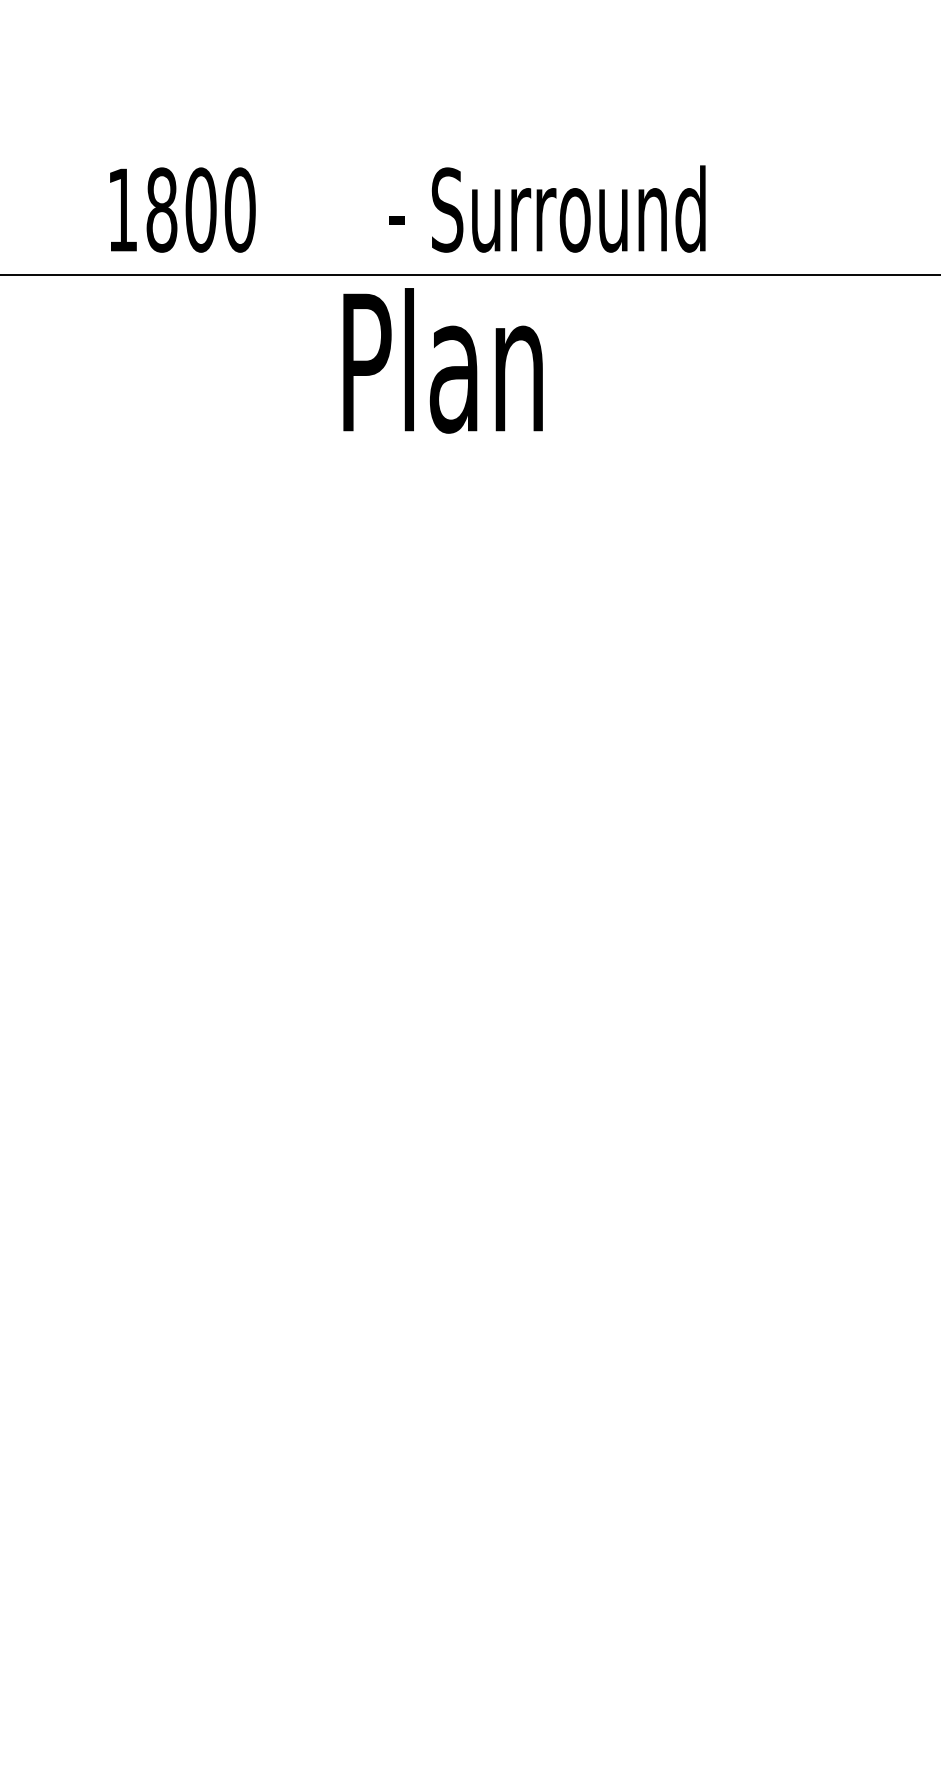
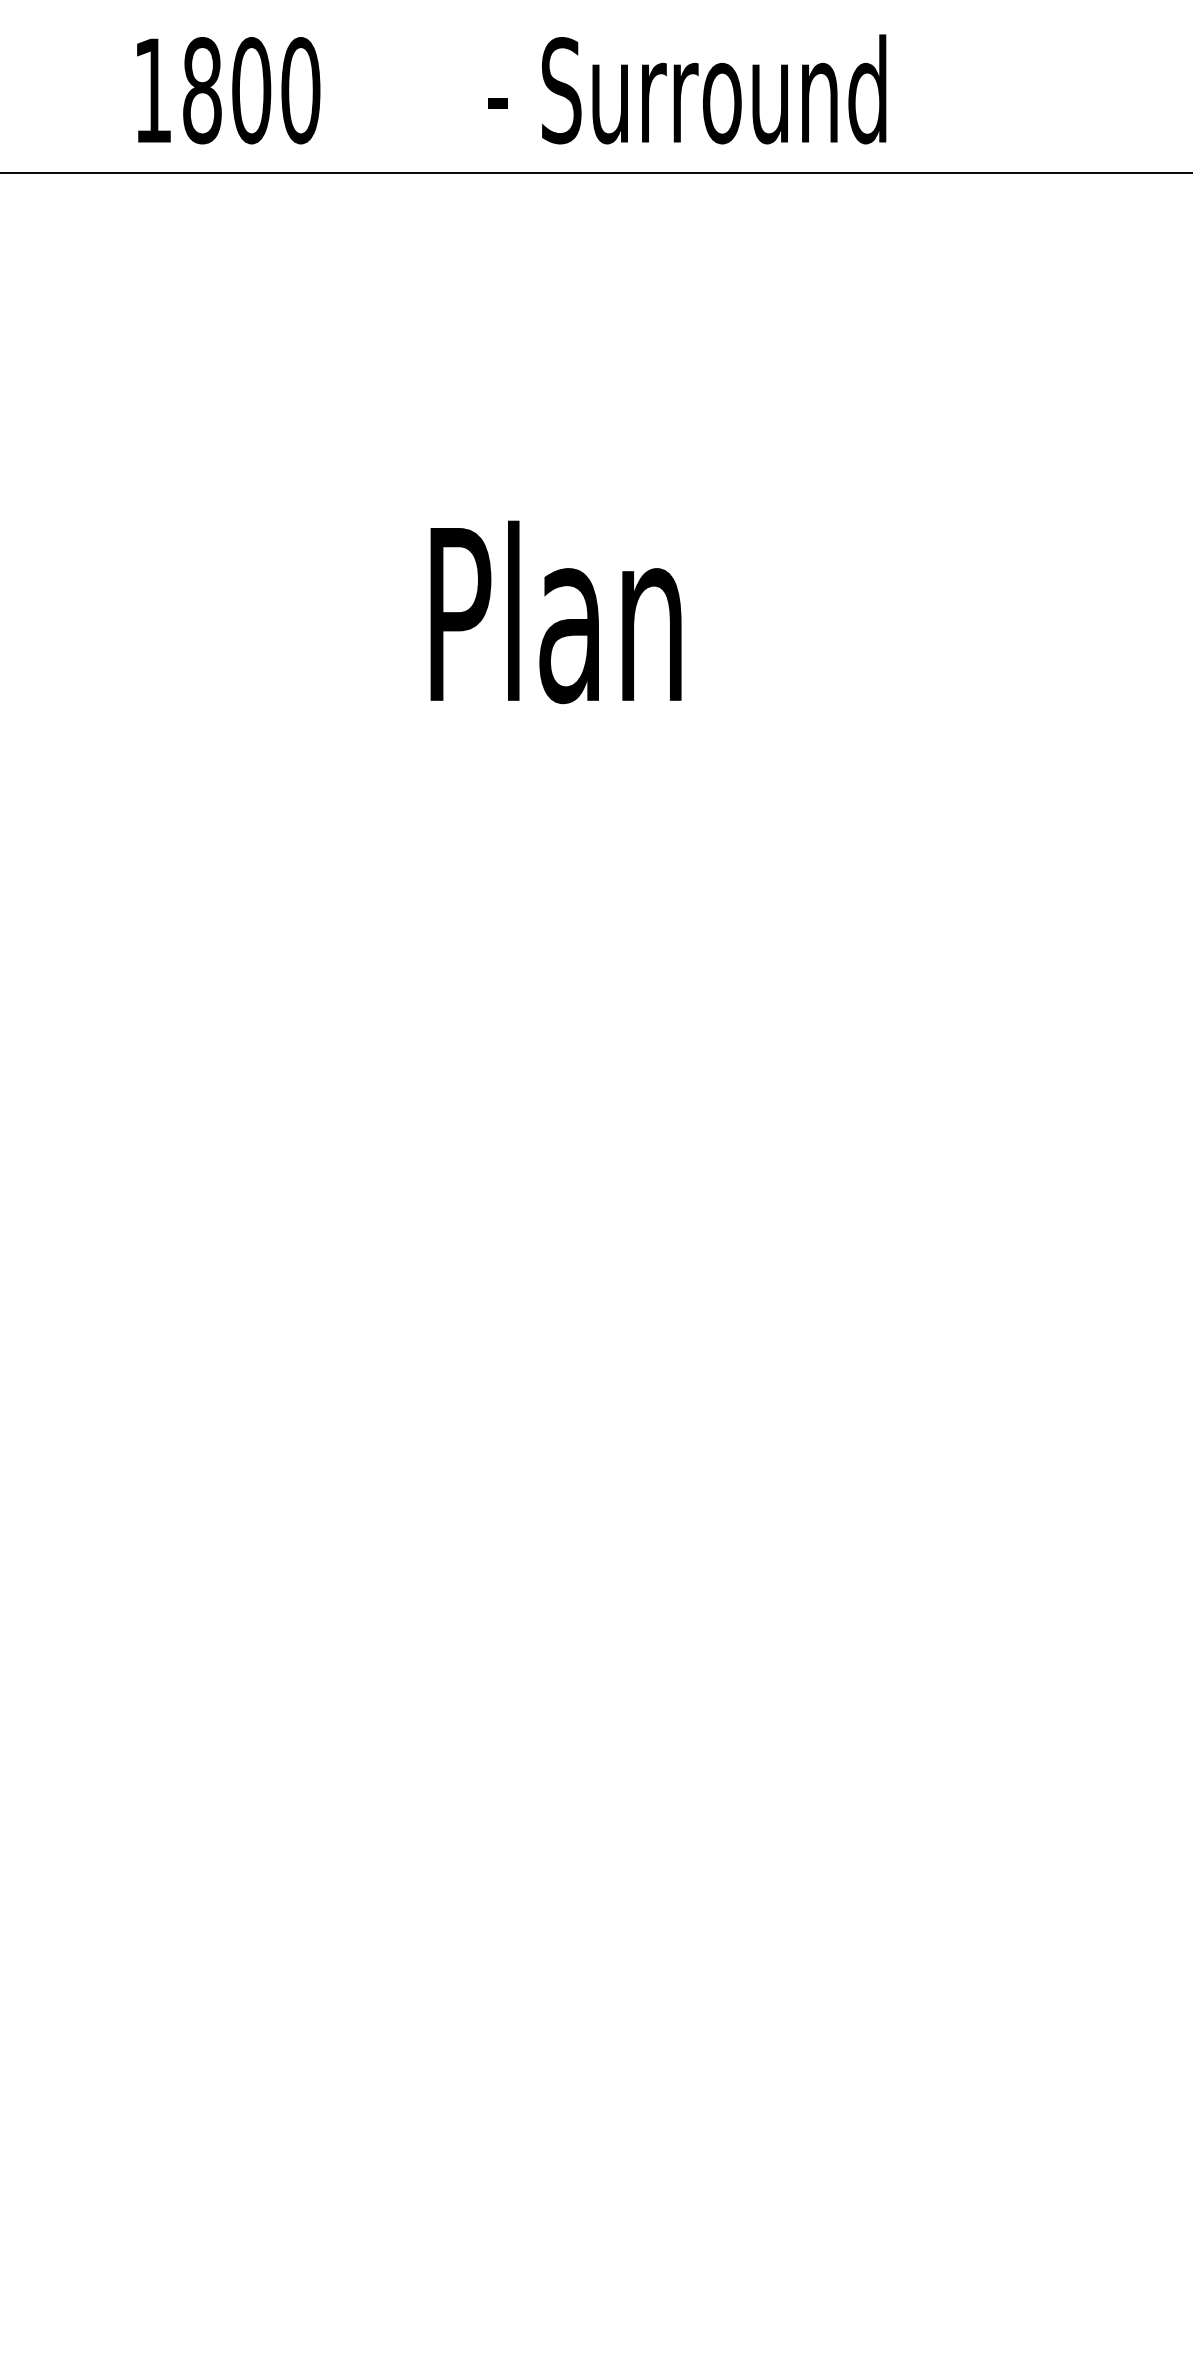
text: (442, 360) -> (555, 612), moved

